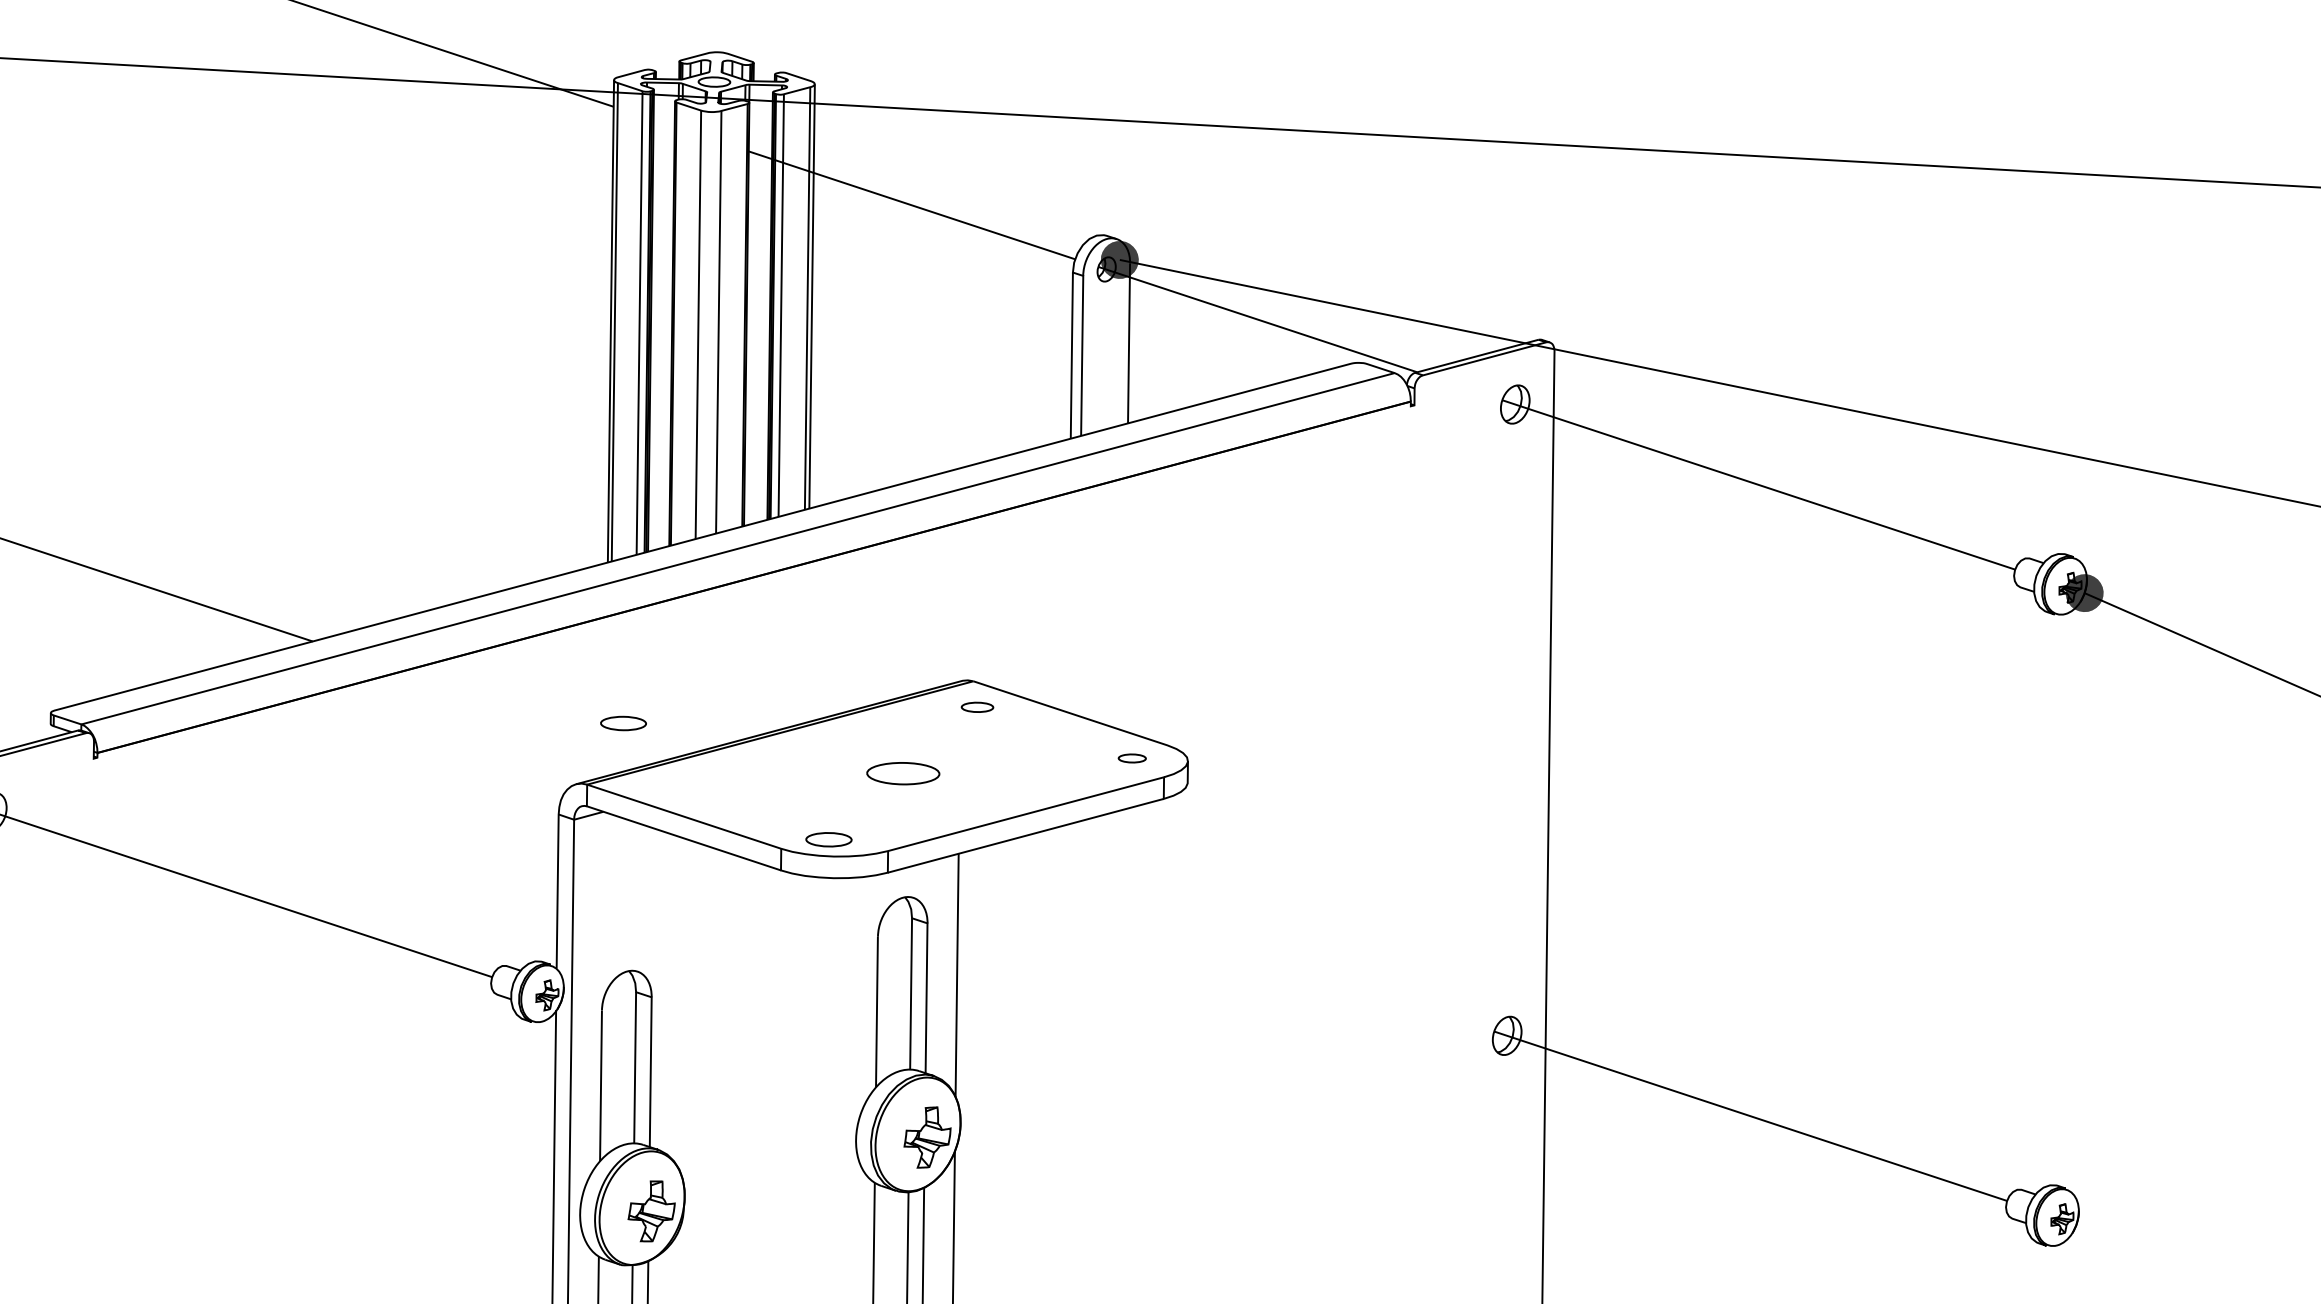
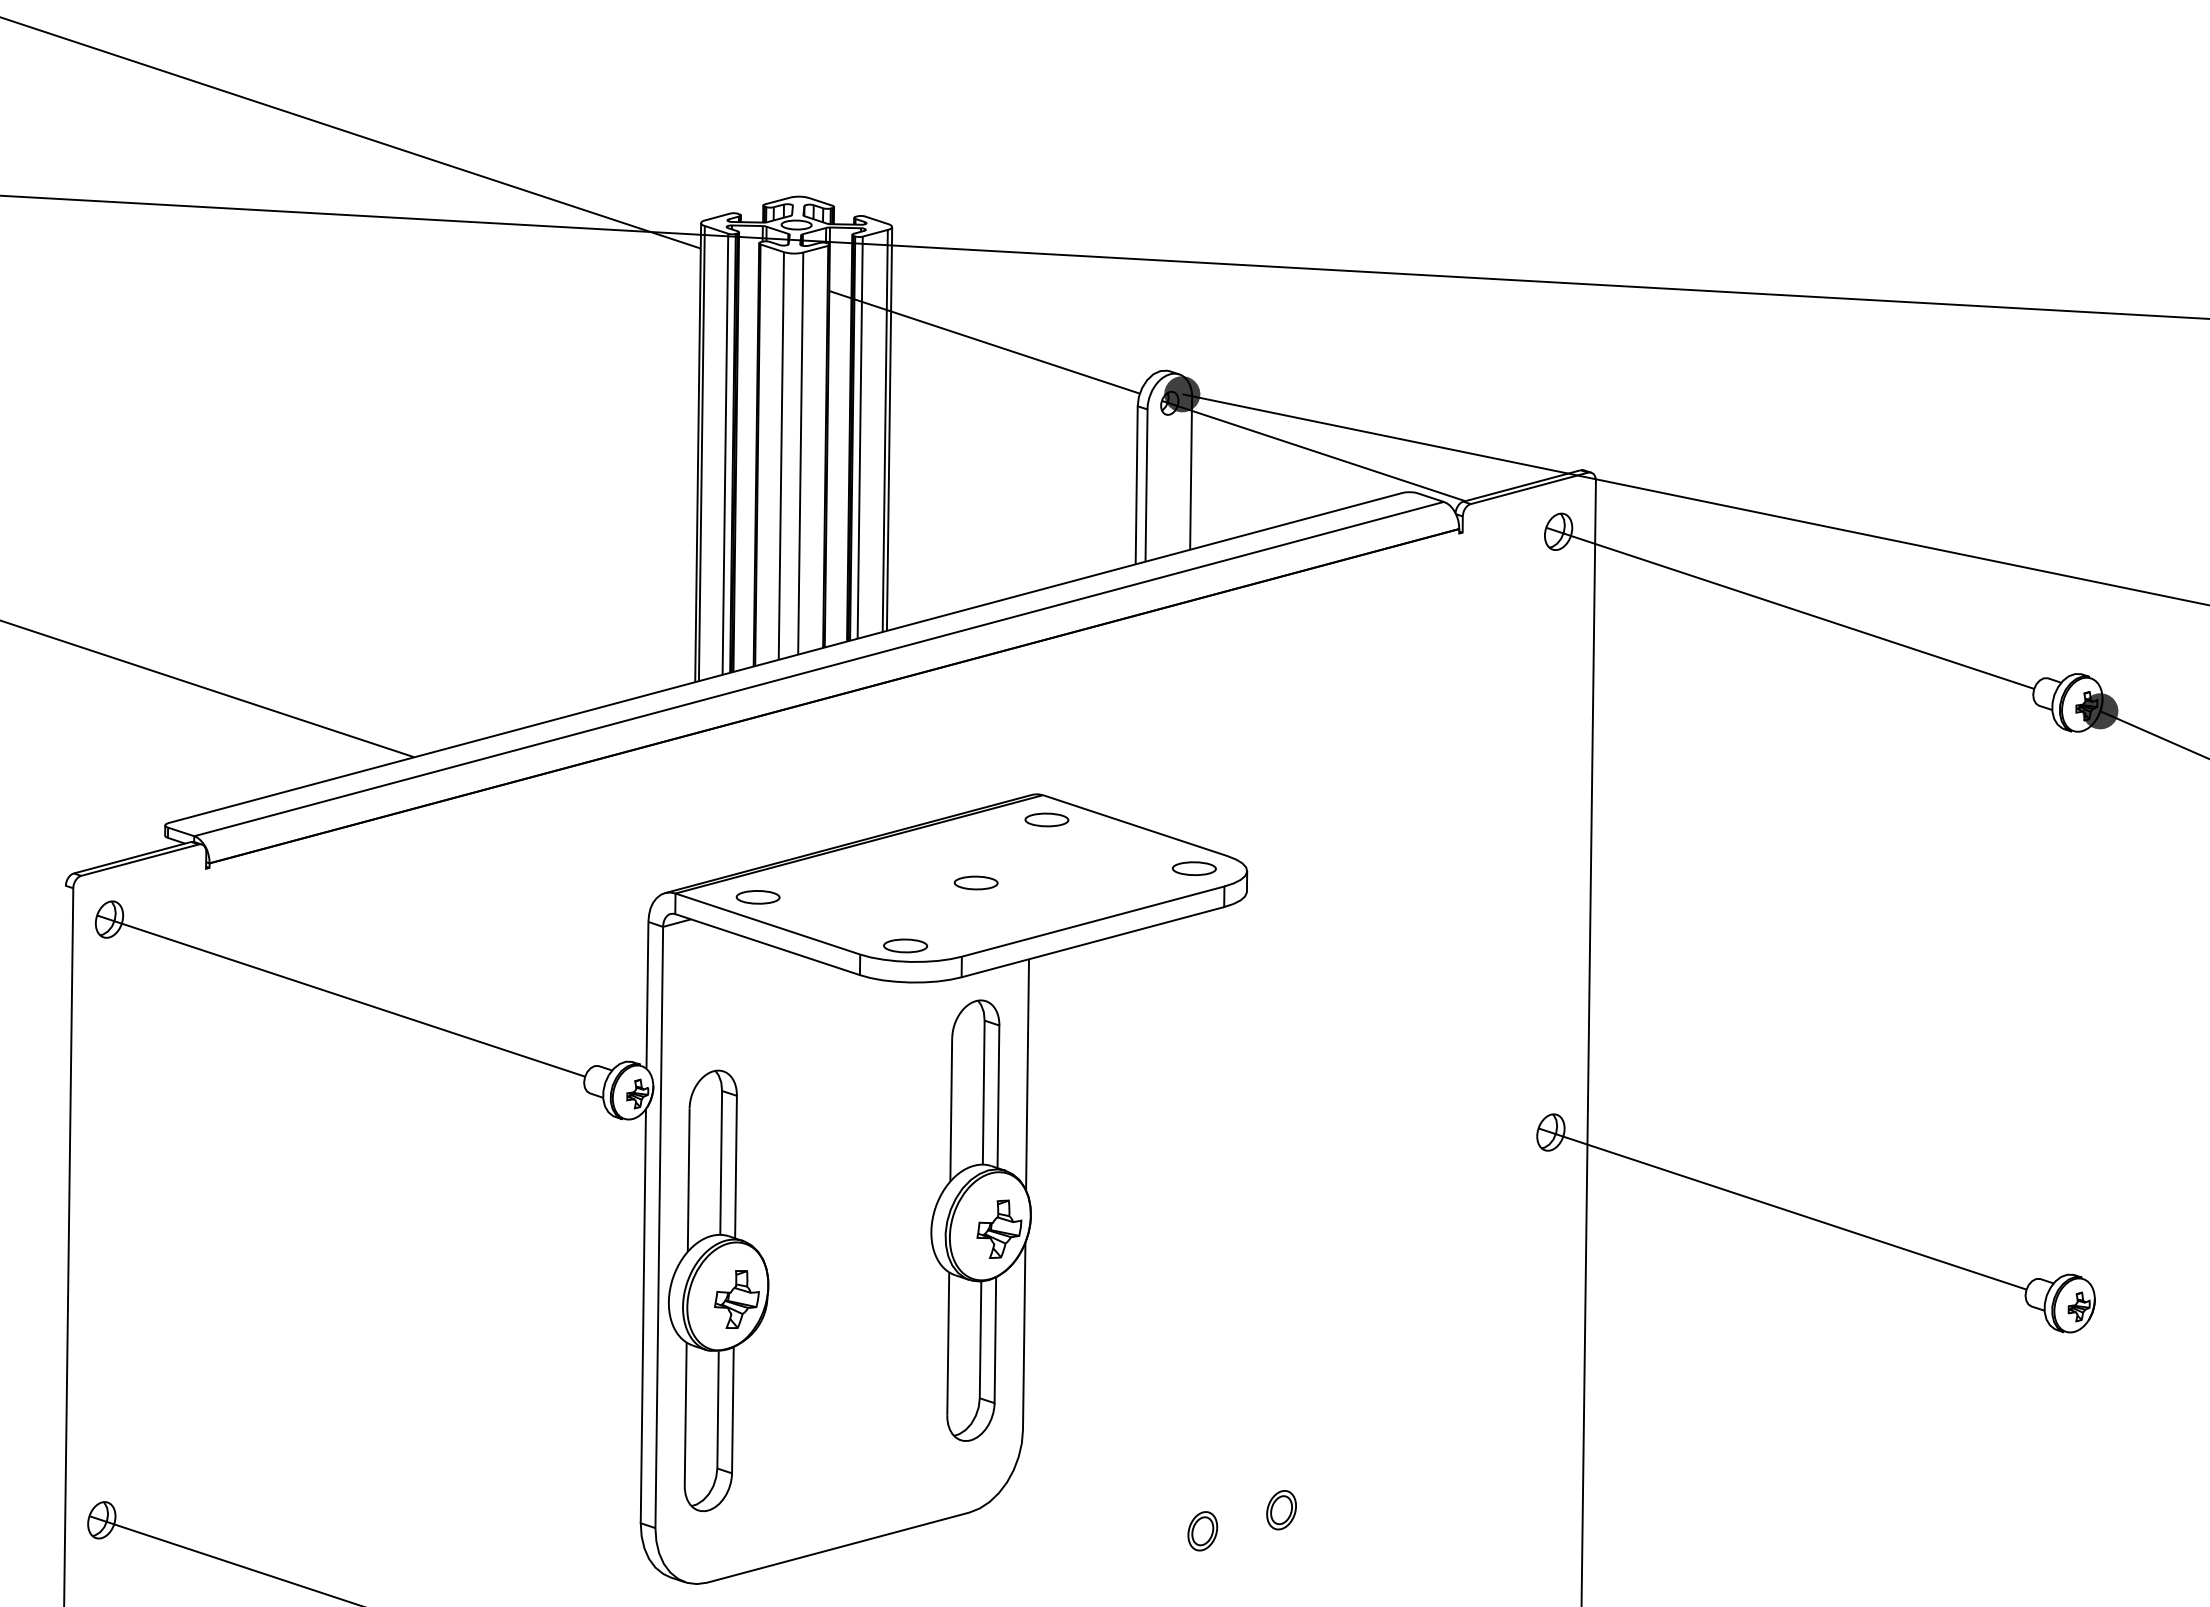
part: (977, 706) -> (1046, 819), size x1.43
part: (622, 723) -> (757, 897), moved
part: (1131, 758) -> (1193, 868), size x1.67
part: (902, 773) -> (975, 882), size x0.62

